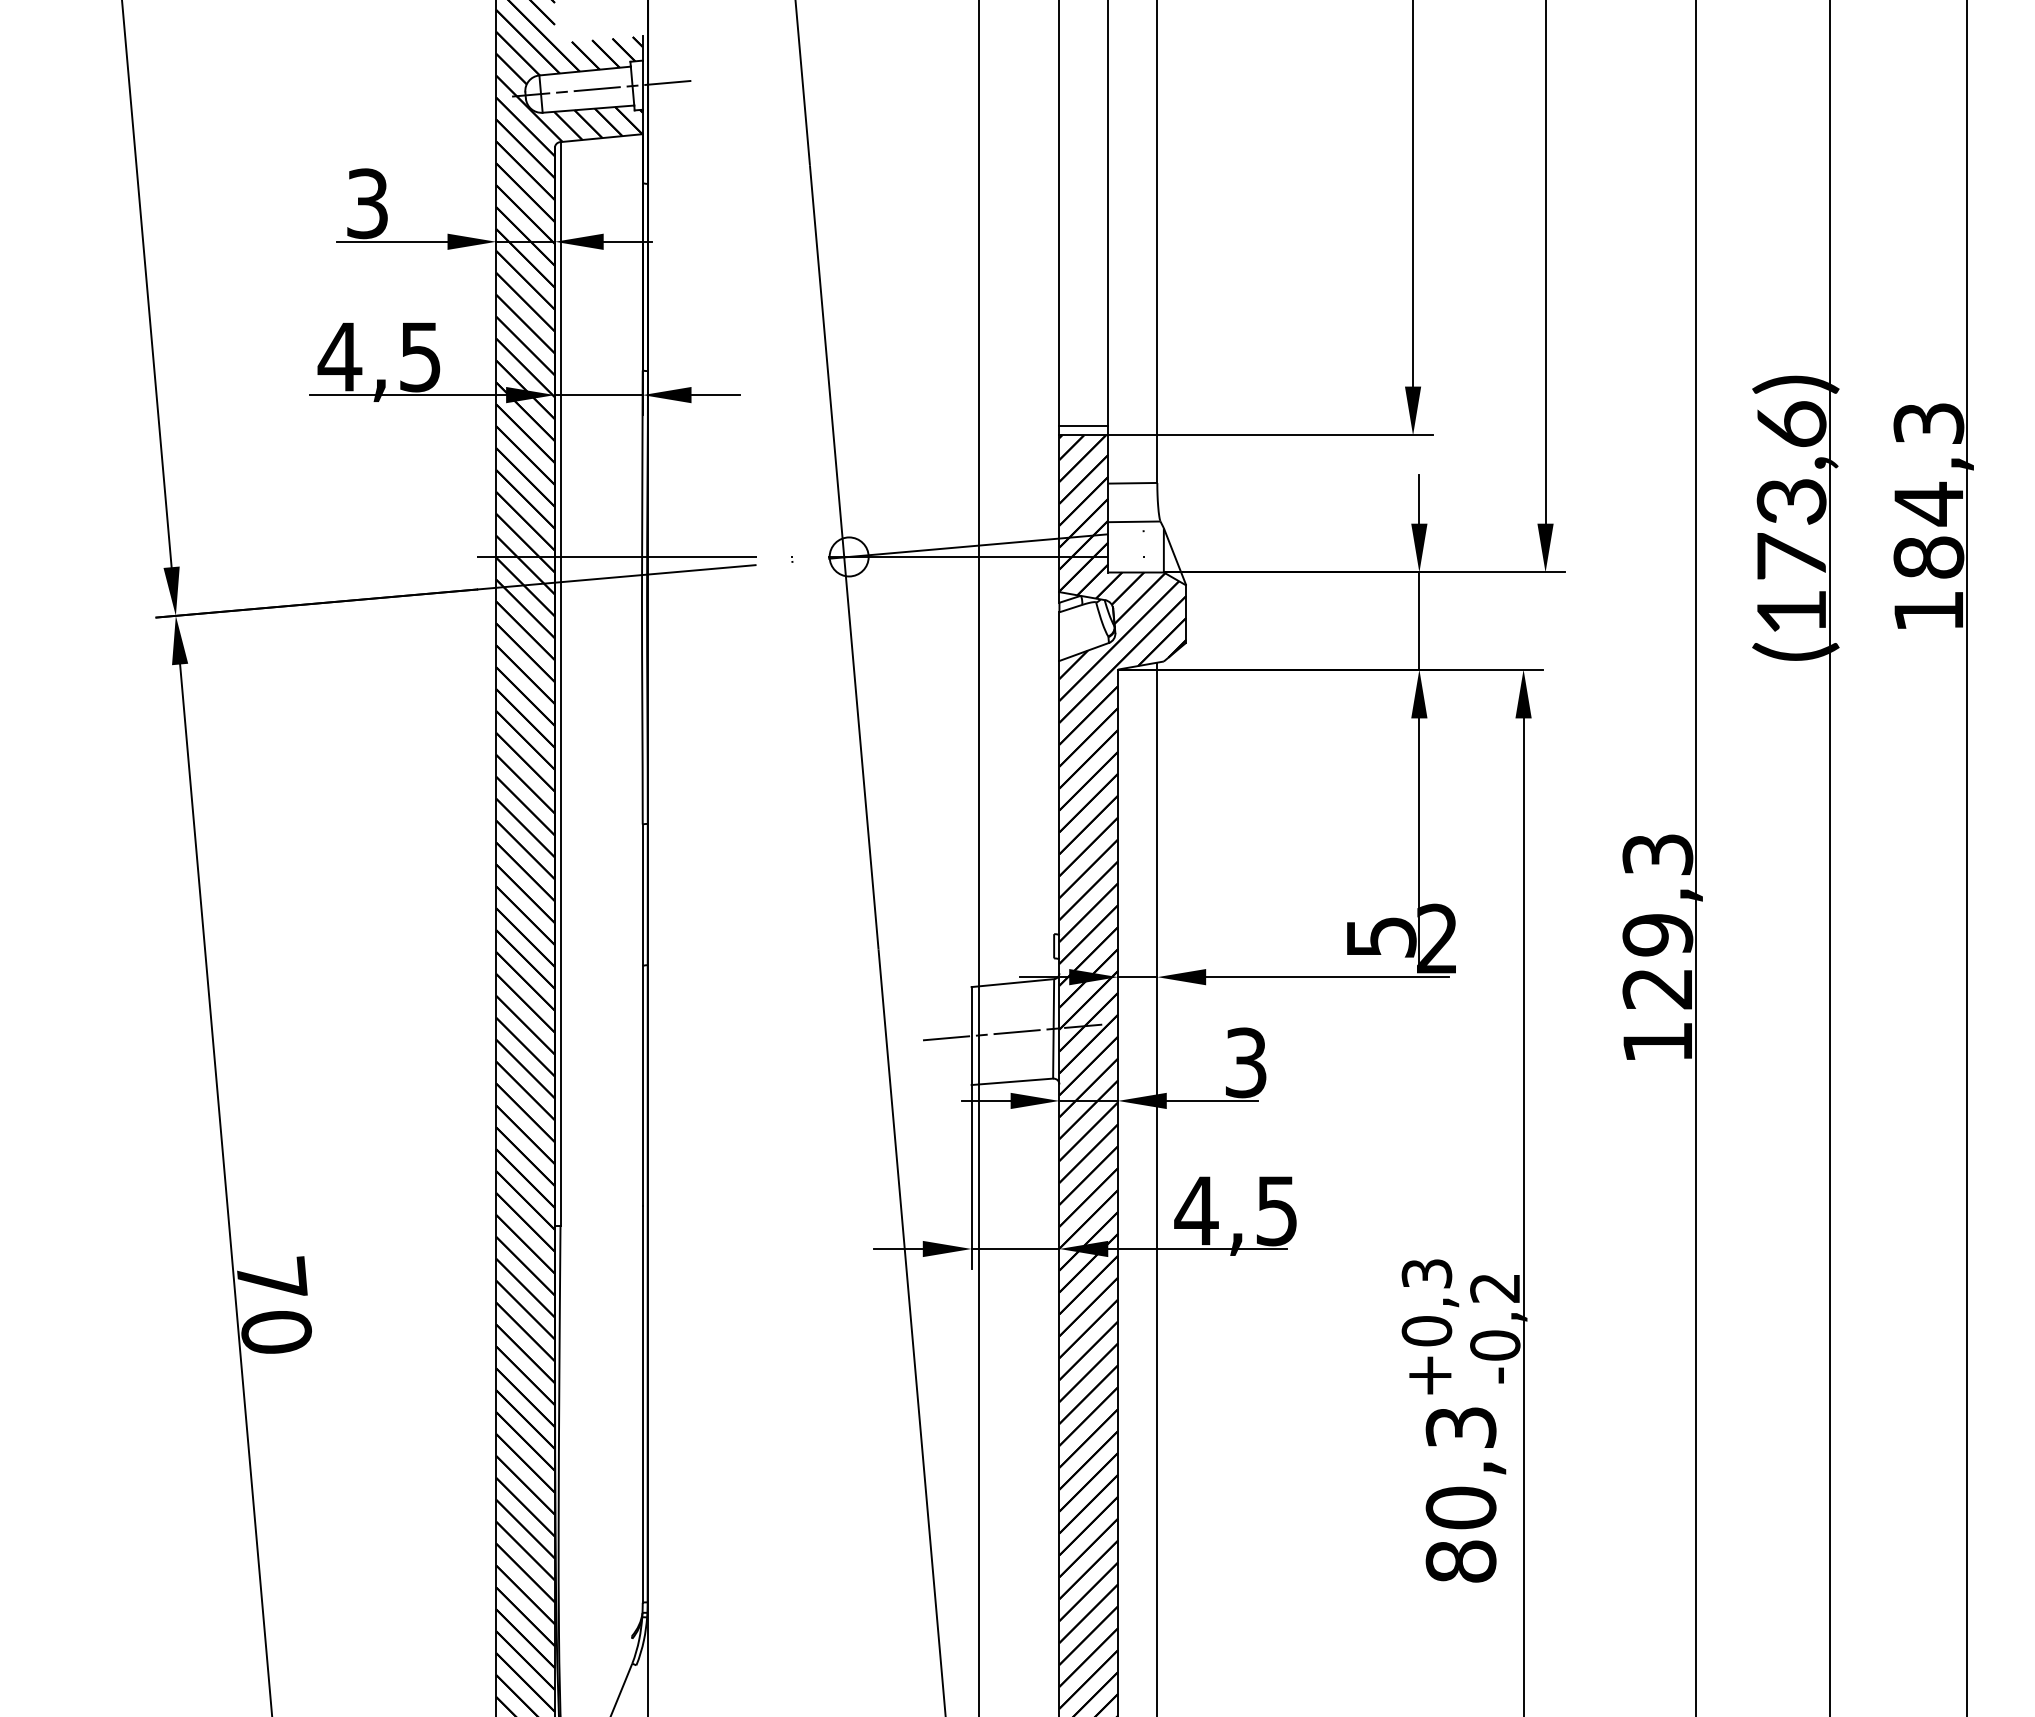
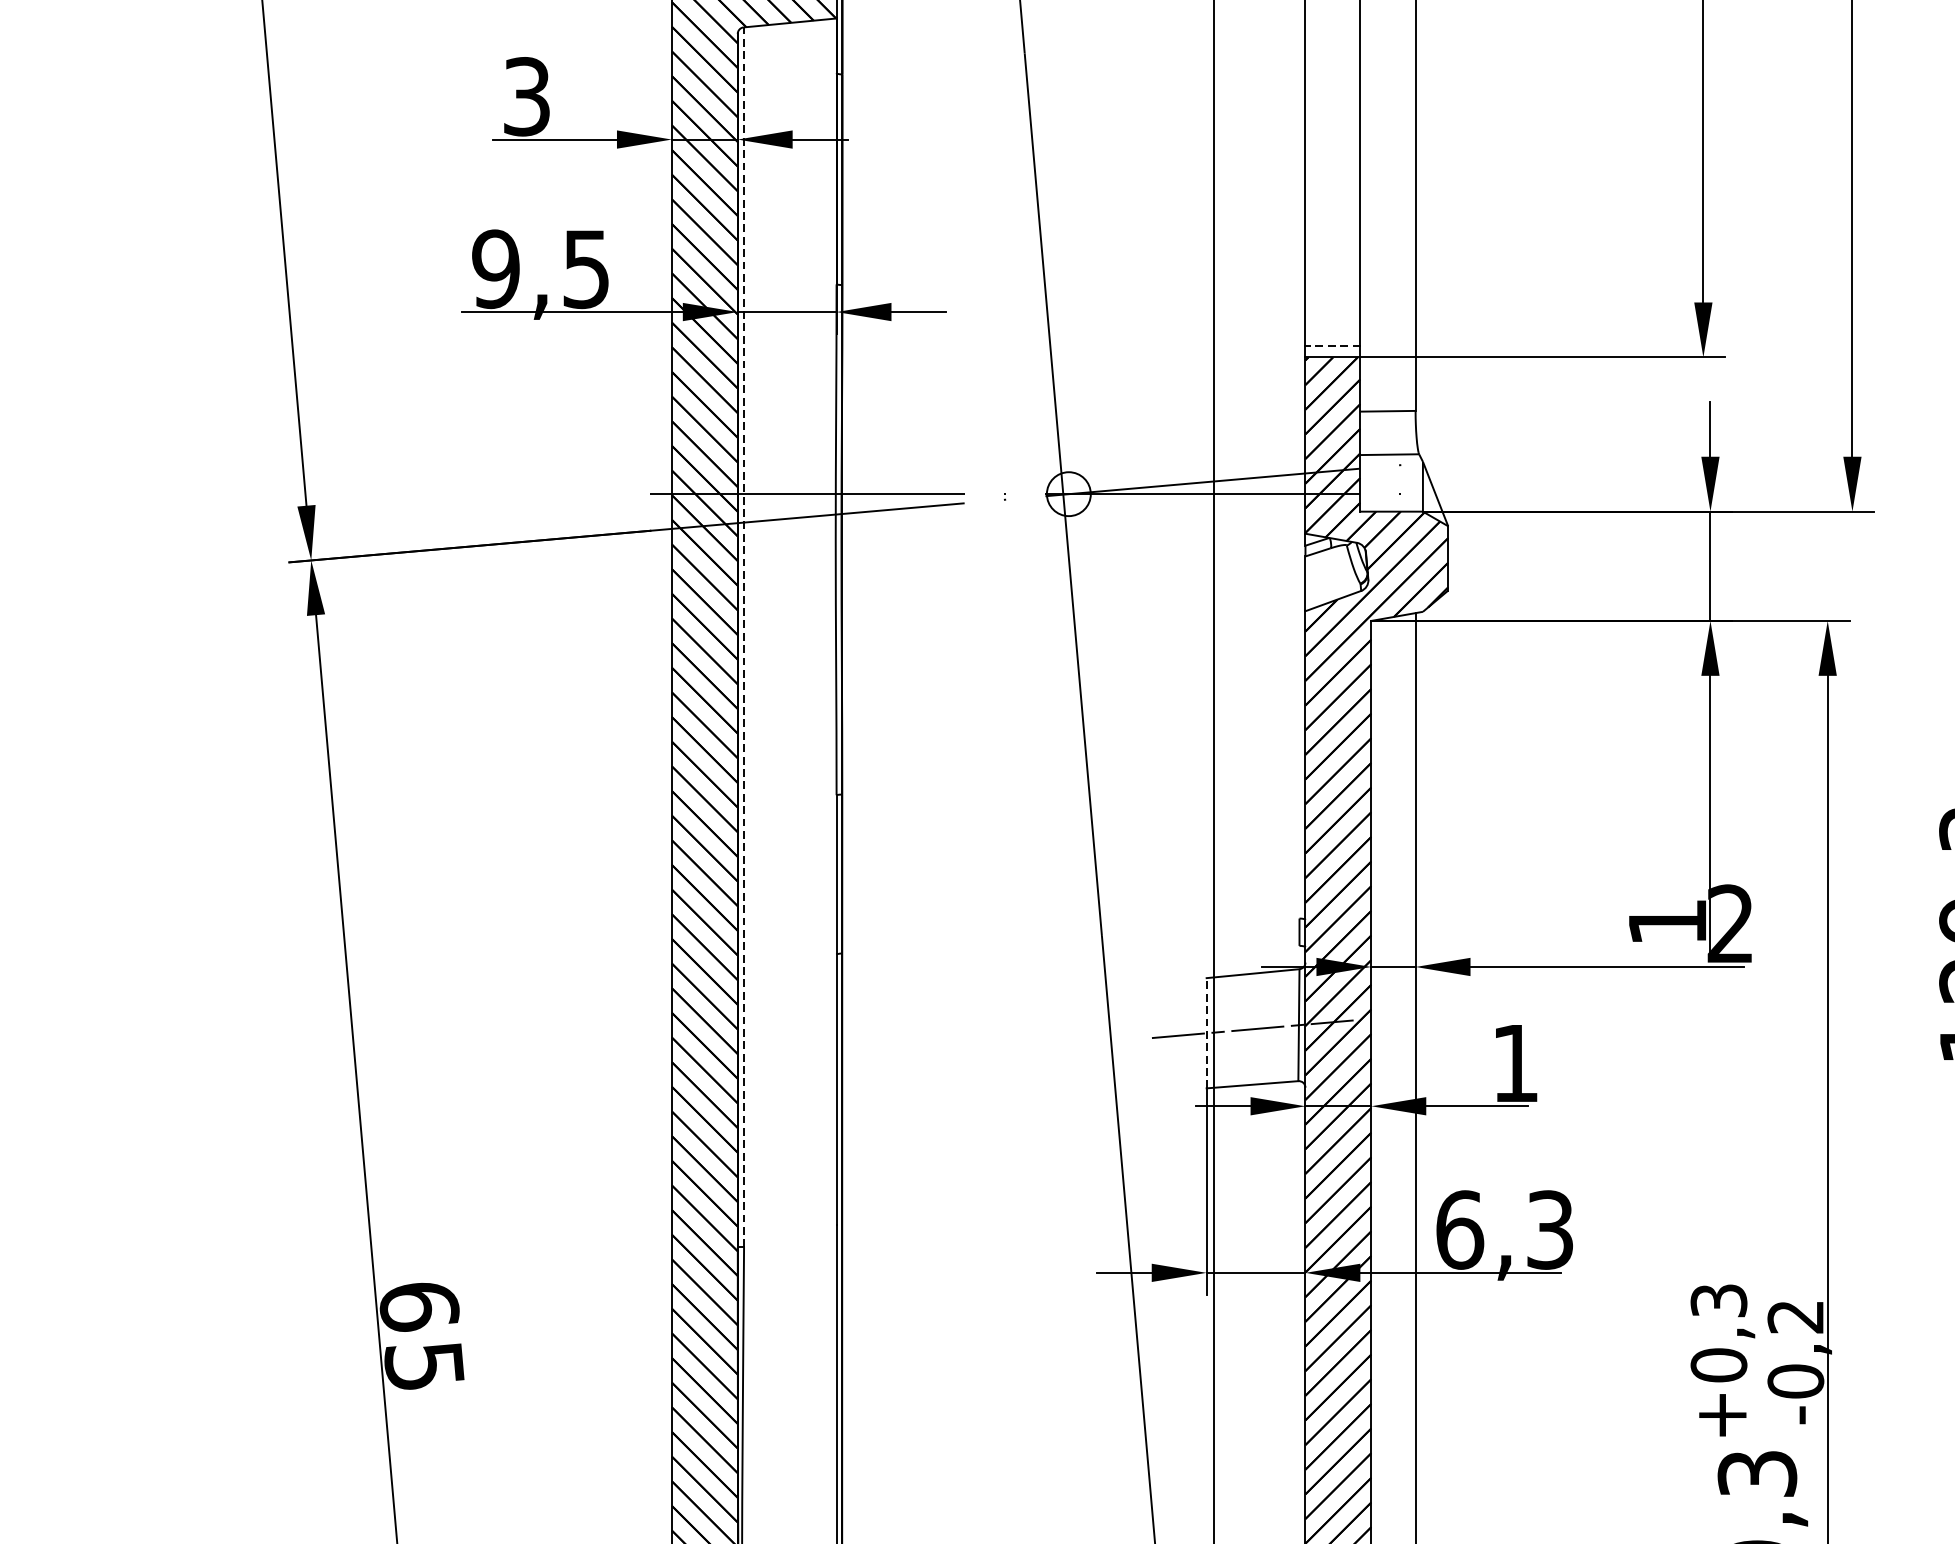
text: (339, 356) -> (495, 268), 4,5 -> 9,5
line: (1083, 425) -> (1332, 346), solid -> dashed
line: (560, 683) -> (744, 636), solid -> dashed
text: (1381, 937) -> (1667, 922), 5 -> 1
line: (971, 1036) -> (1206, 1033), solid -> dashed
text: (1246, 1062) -> (1515, 1063), 3 -> 1
text: (1235, 1210) -> (1503, 1229), 4,5 -> 6,3
text: (273, 1304) -> (421, 1335), 70 -> 65

